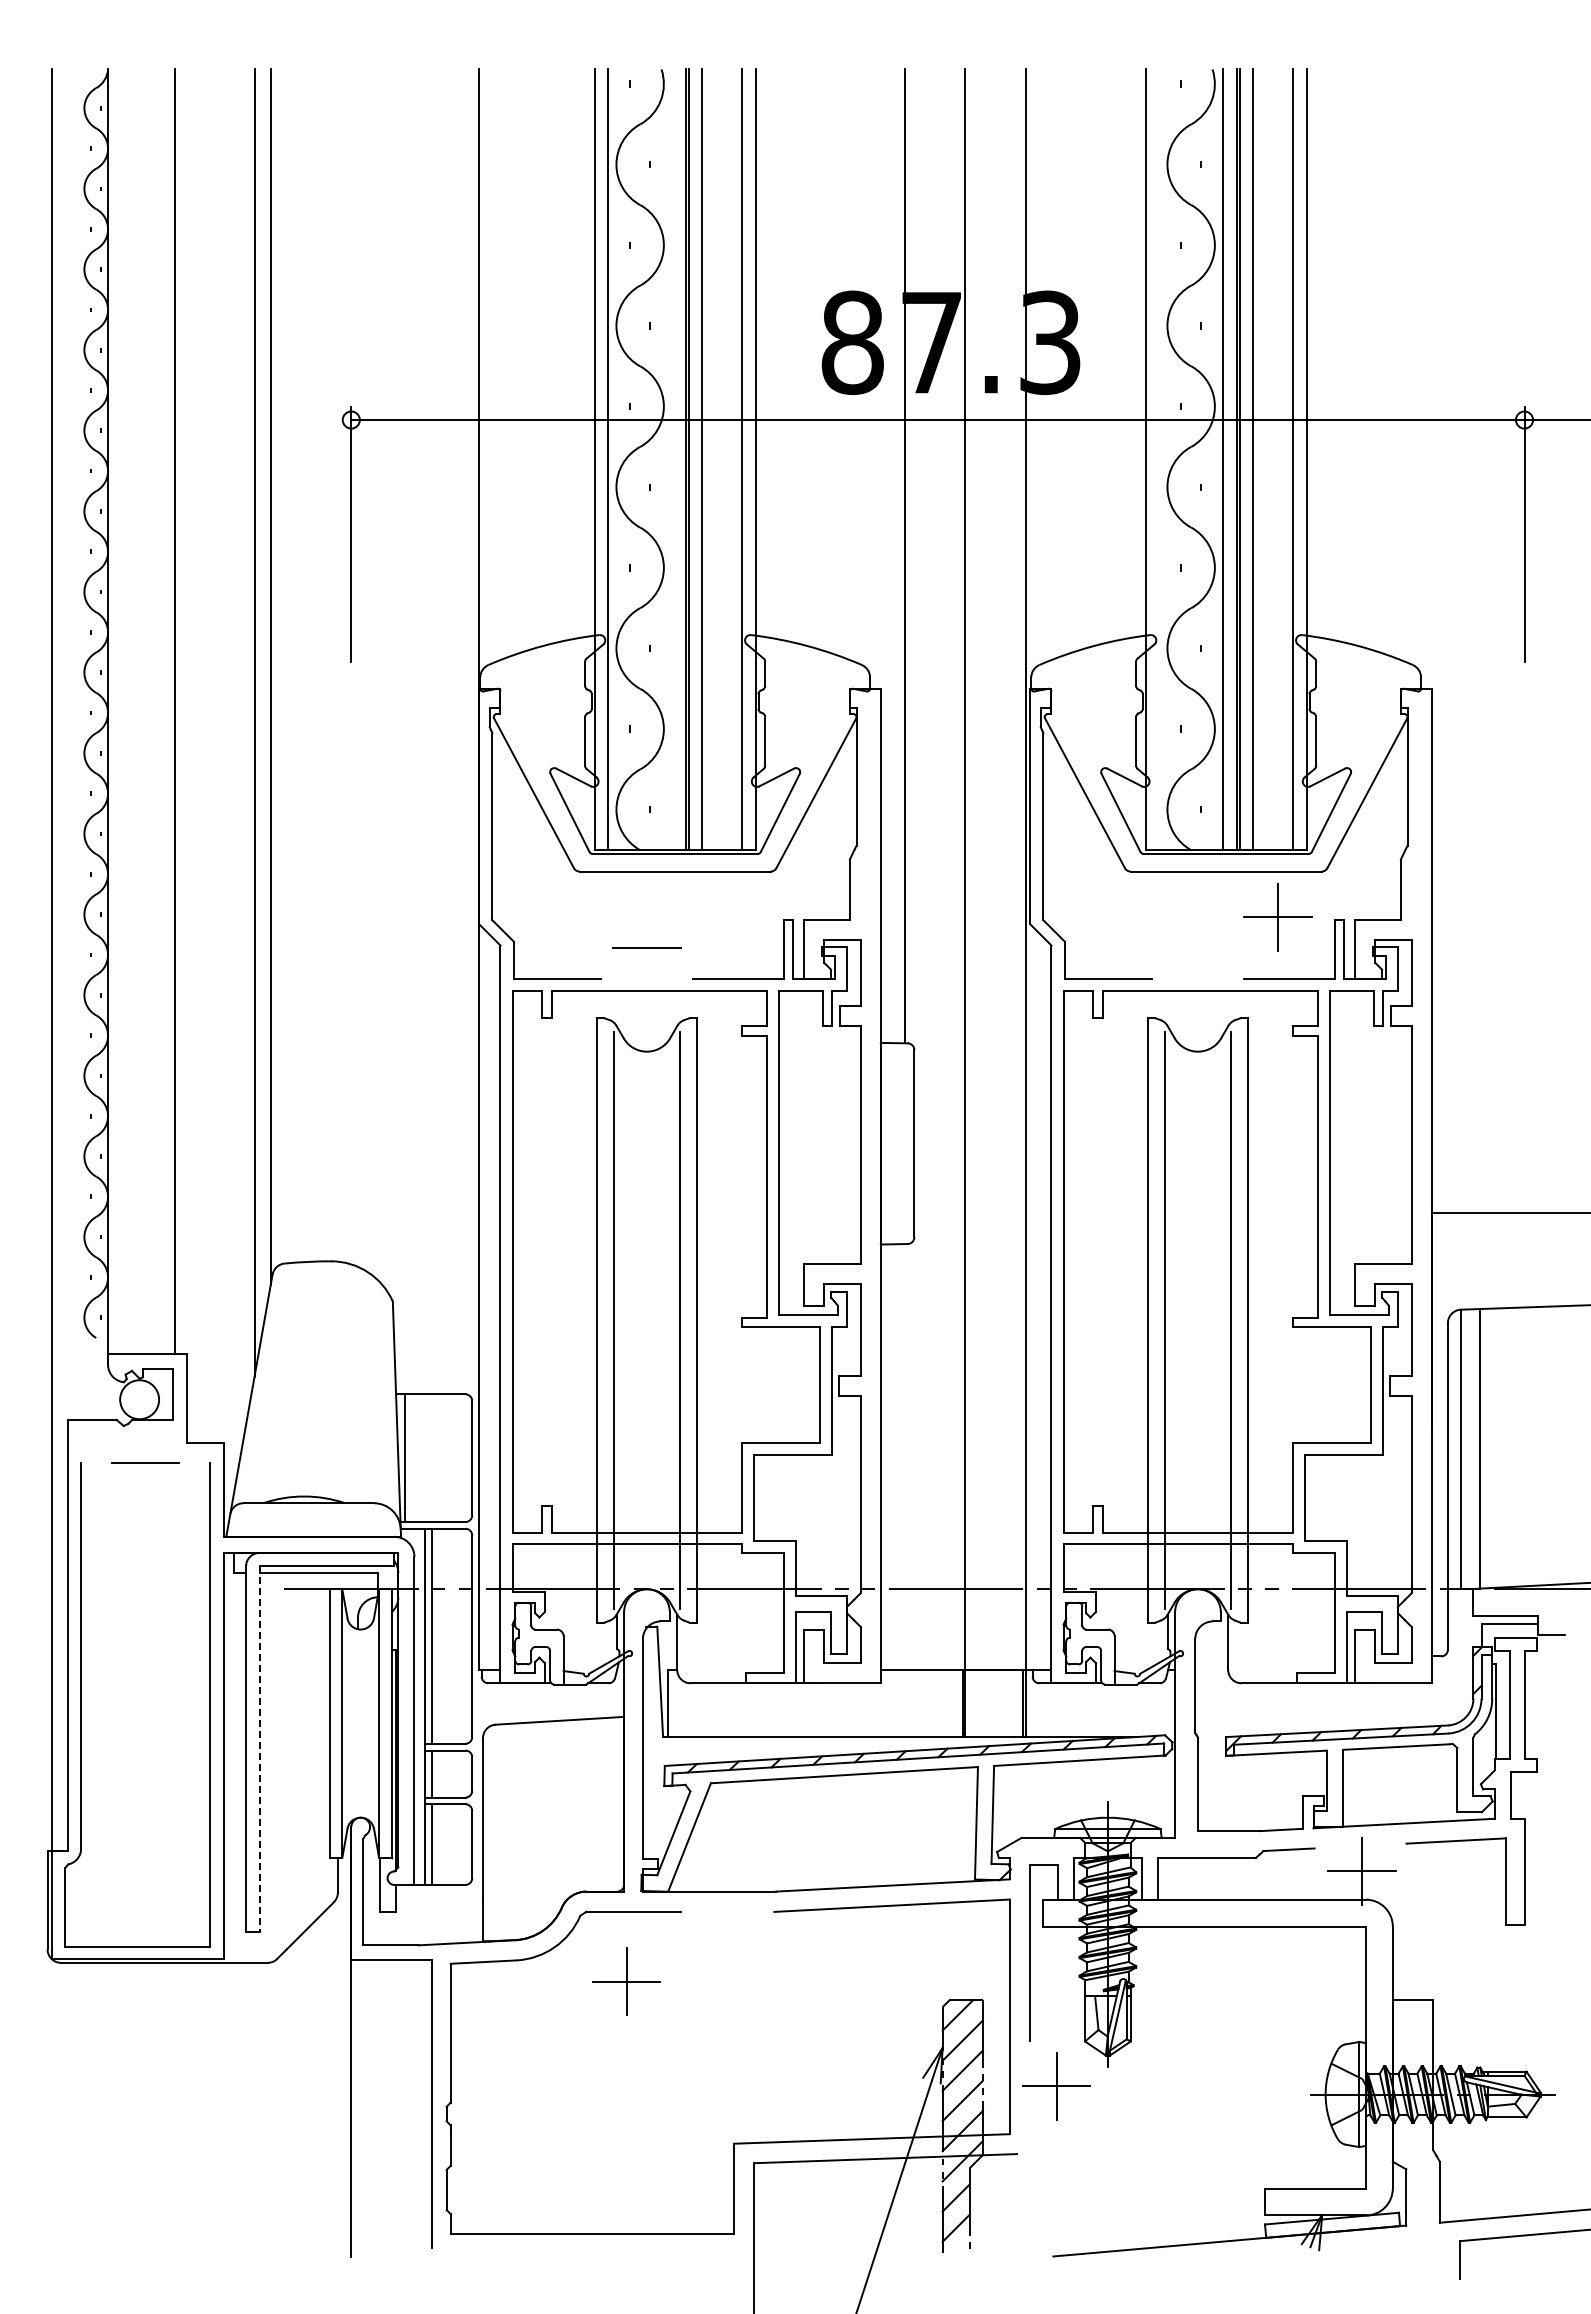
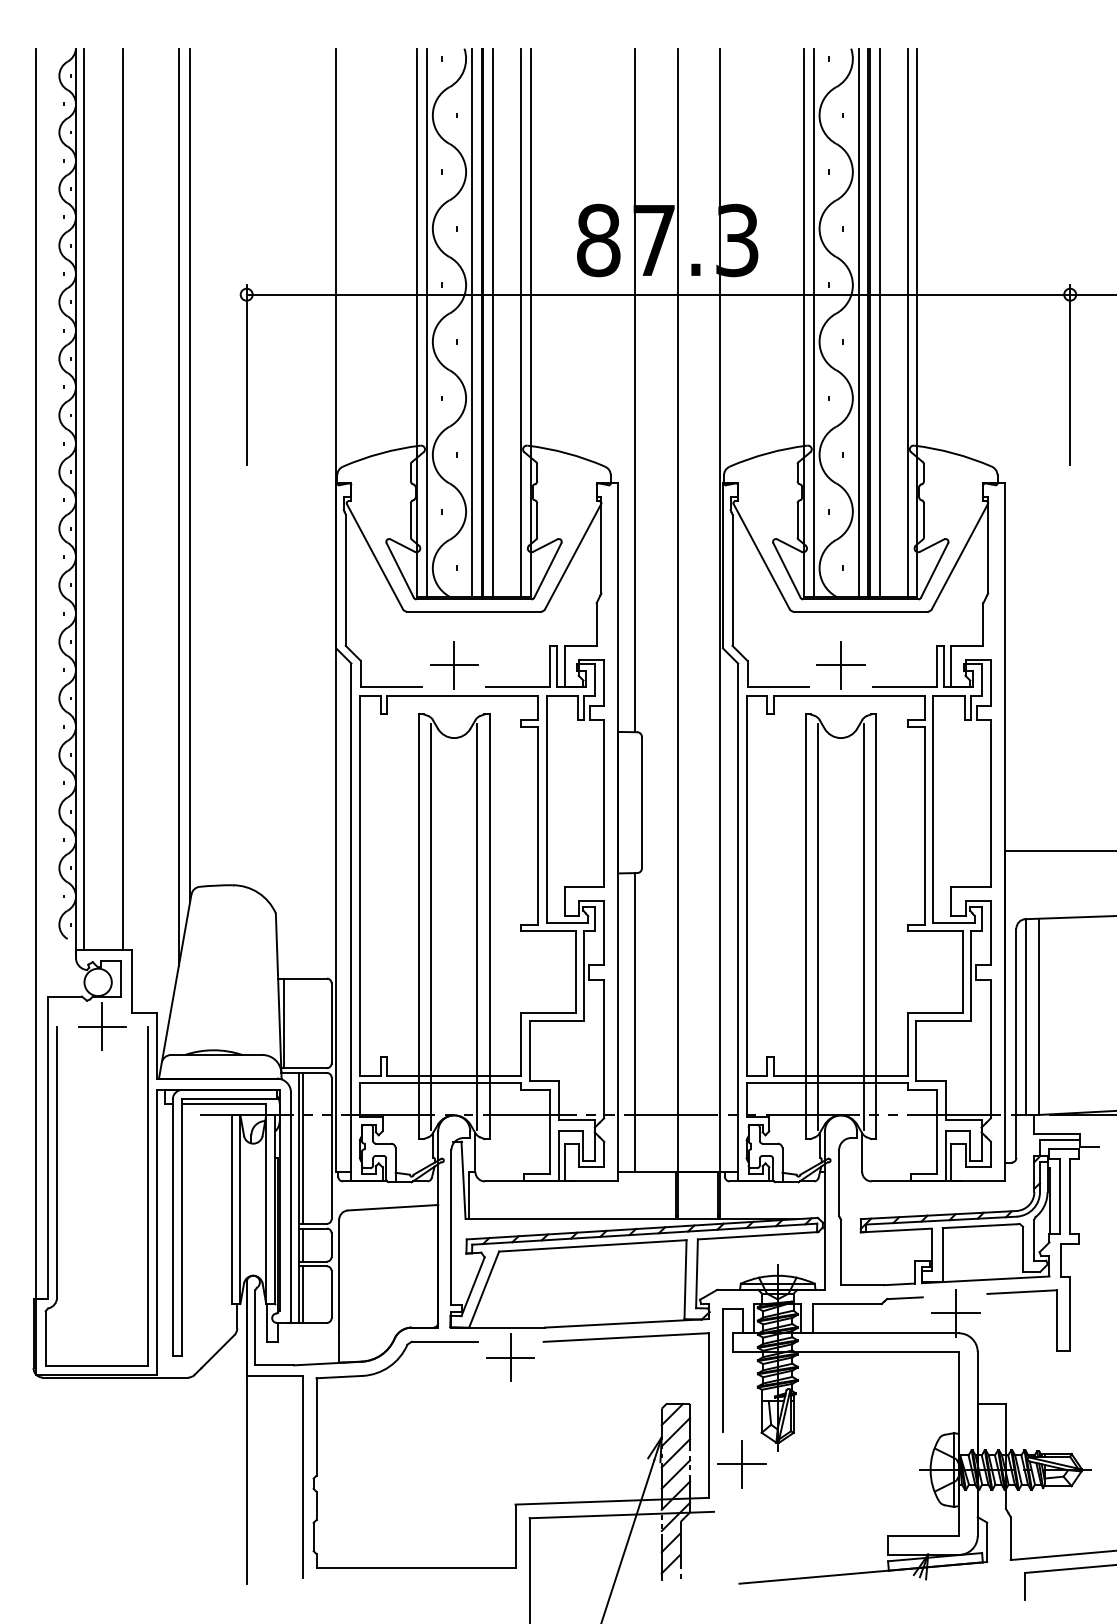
line: (672, 459) -> (472, 322), added
line: (1158, 459) -> (813, 322), added
line: (118, 711) -> (83, 499), added
part: (1277, 917) -> (840, 665), moved
line: (646, 947) -> (453, 664), added
line: (904, 1456) -> (635, 1022), added
line: (145, 1462) -> (102, 1026), added
line: (259, 1749) -> (182, 1227), dashed -> solid
part: (626, 1981) -> (510, 1357), moved

